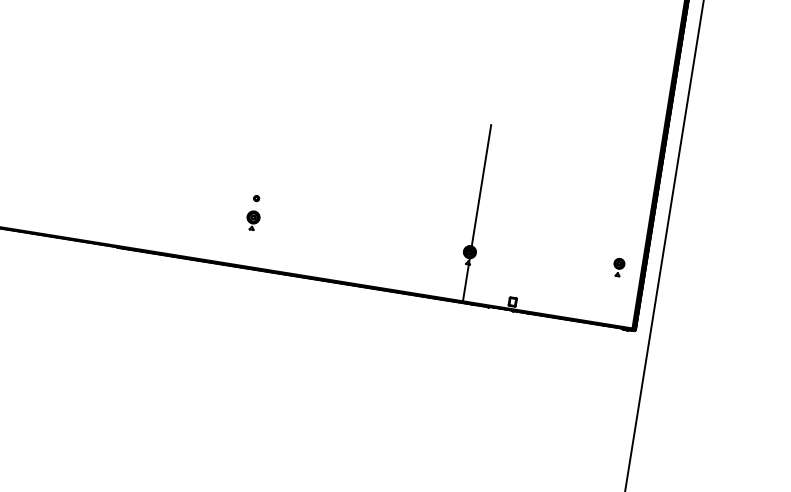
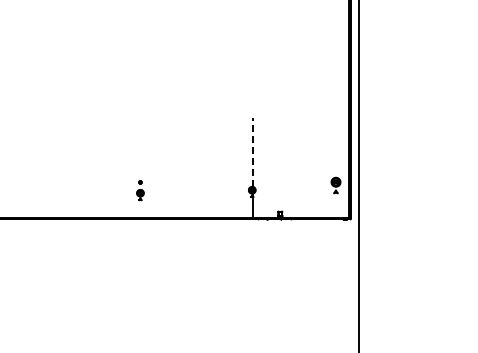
line: (481, 183) -> (252, 151), solid -> dashed
part: (254, 212) -> (140, 190), moved
part: (617, 267) -> (335, 185), size x1.6

